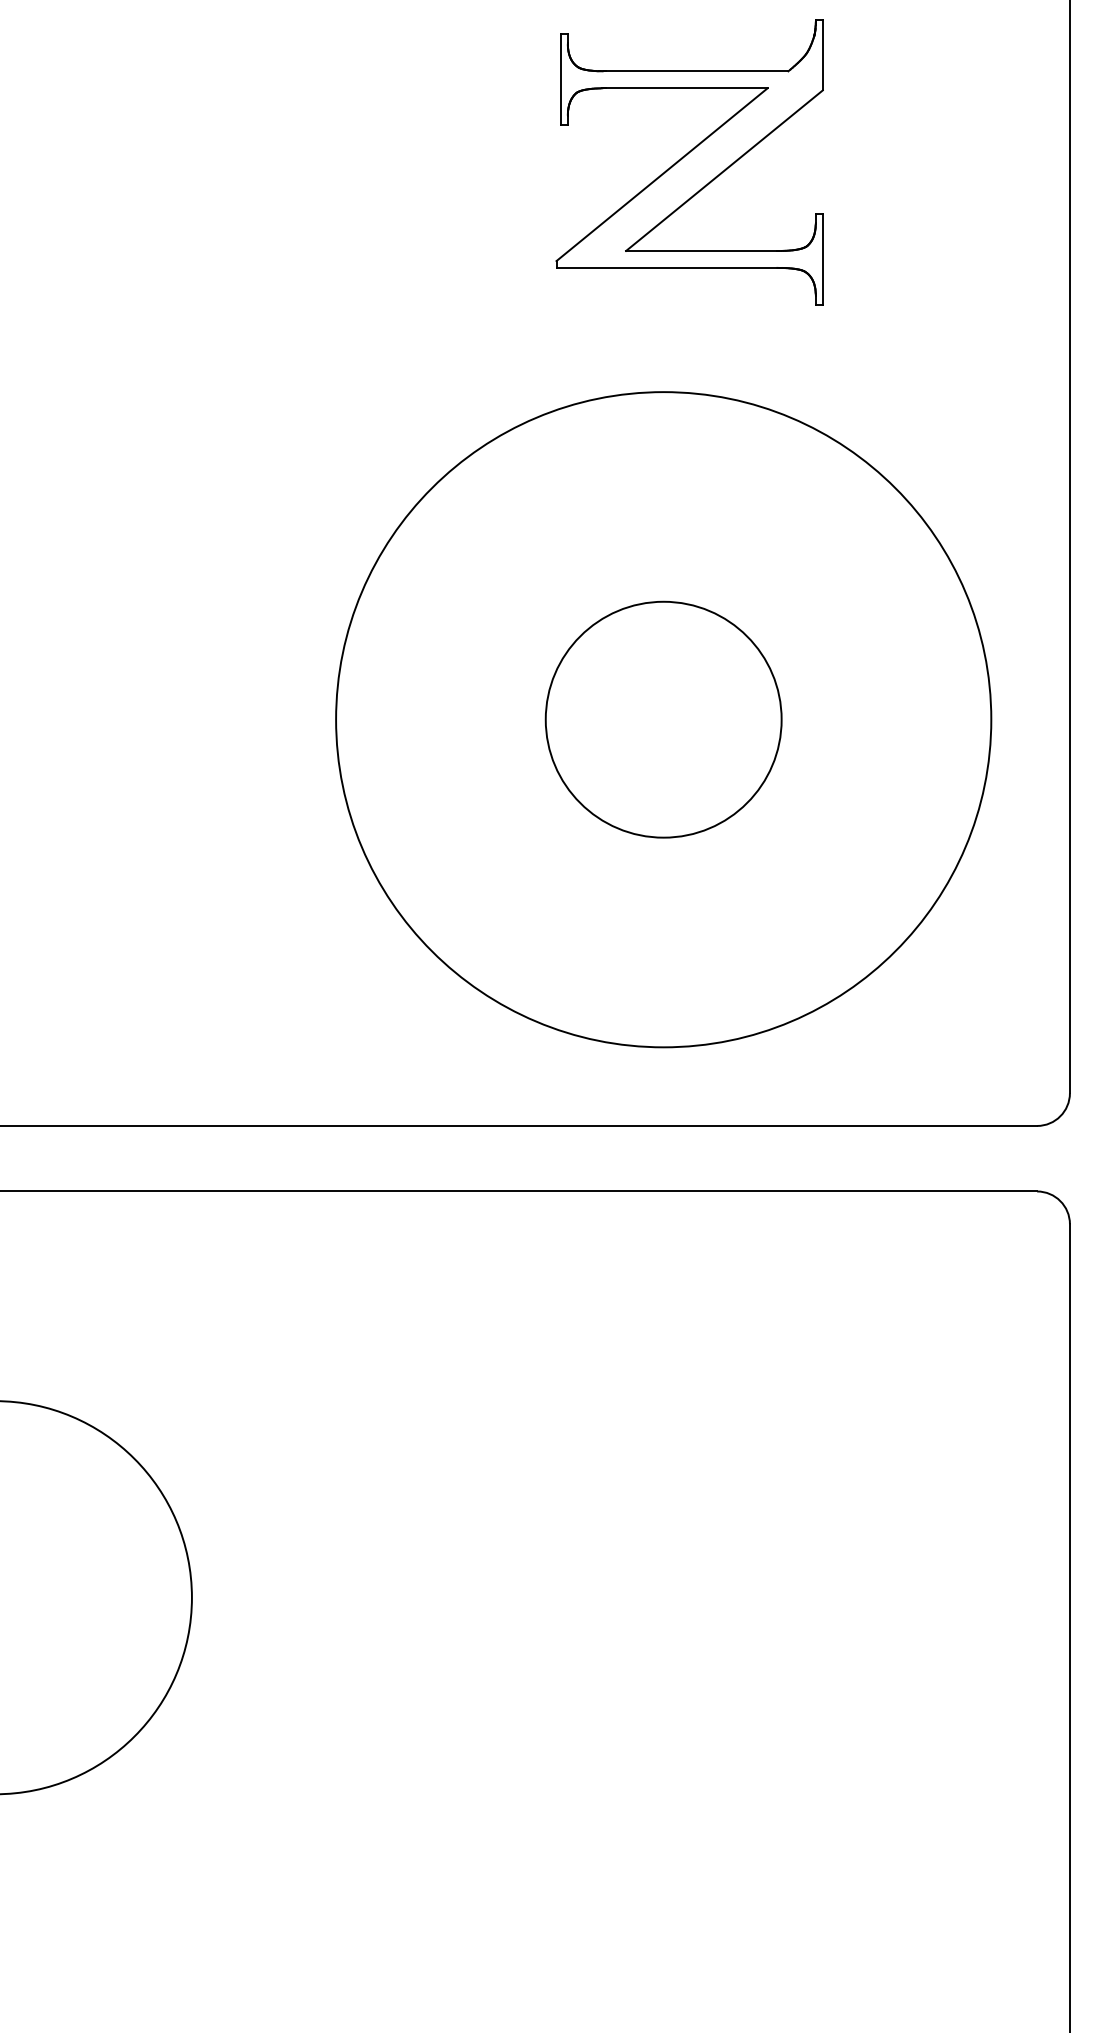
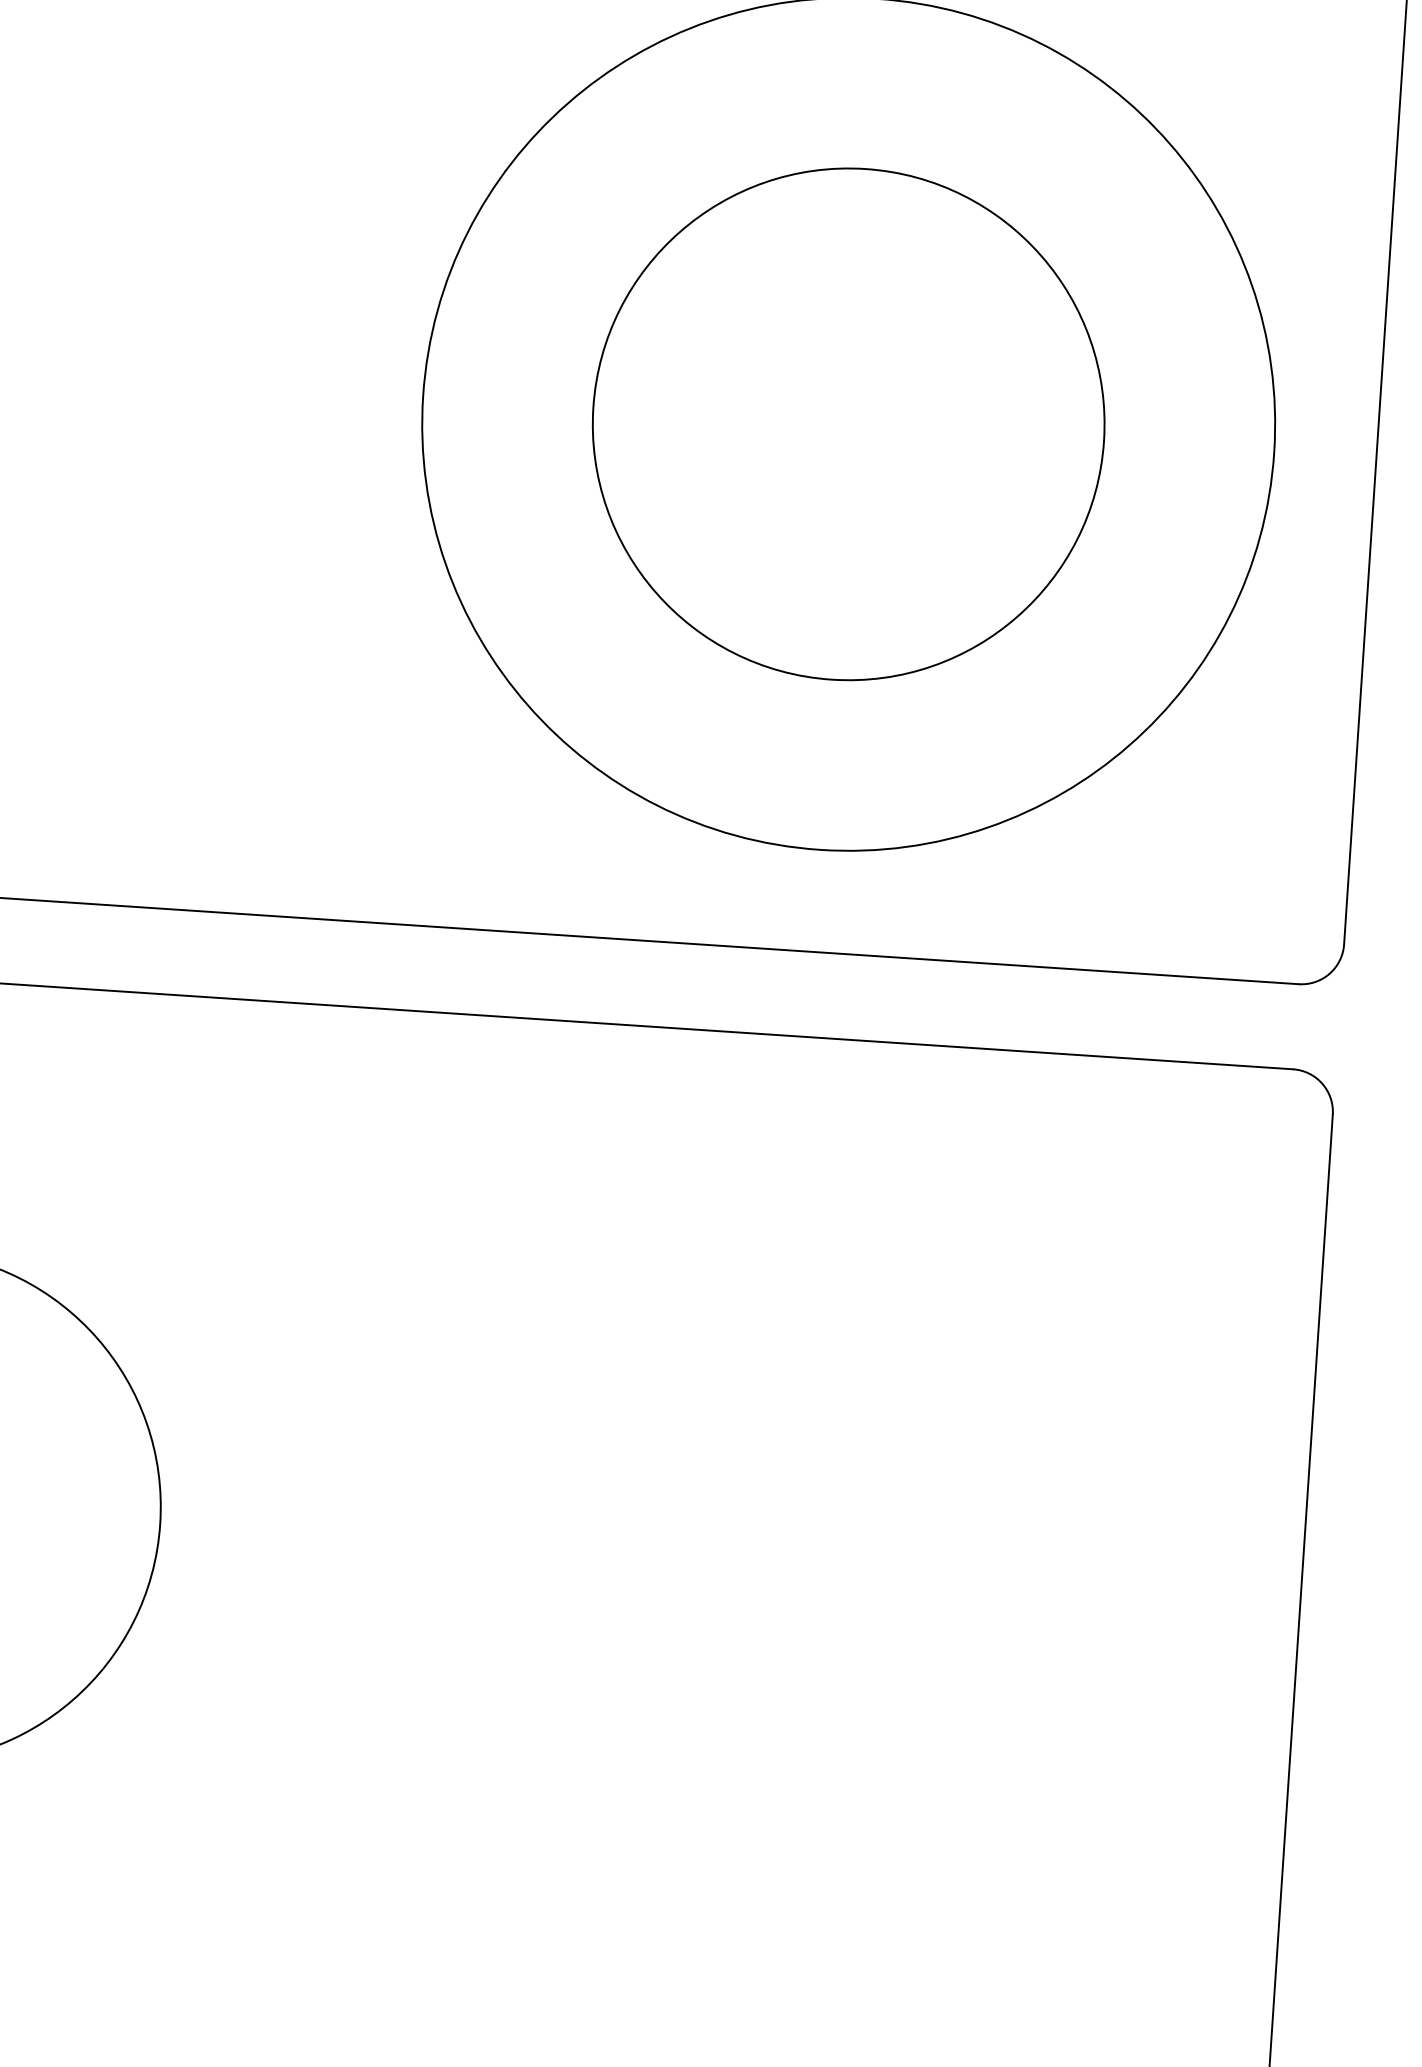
circle: (663, 719) -> (848, 424), size x1.67

